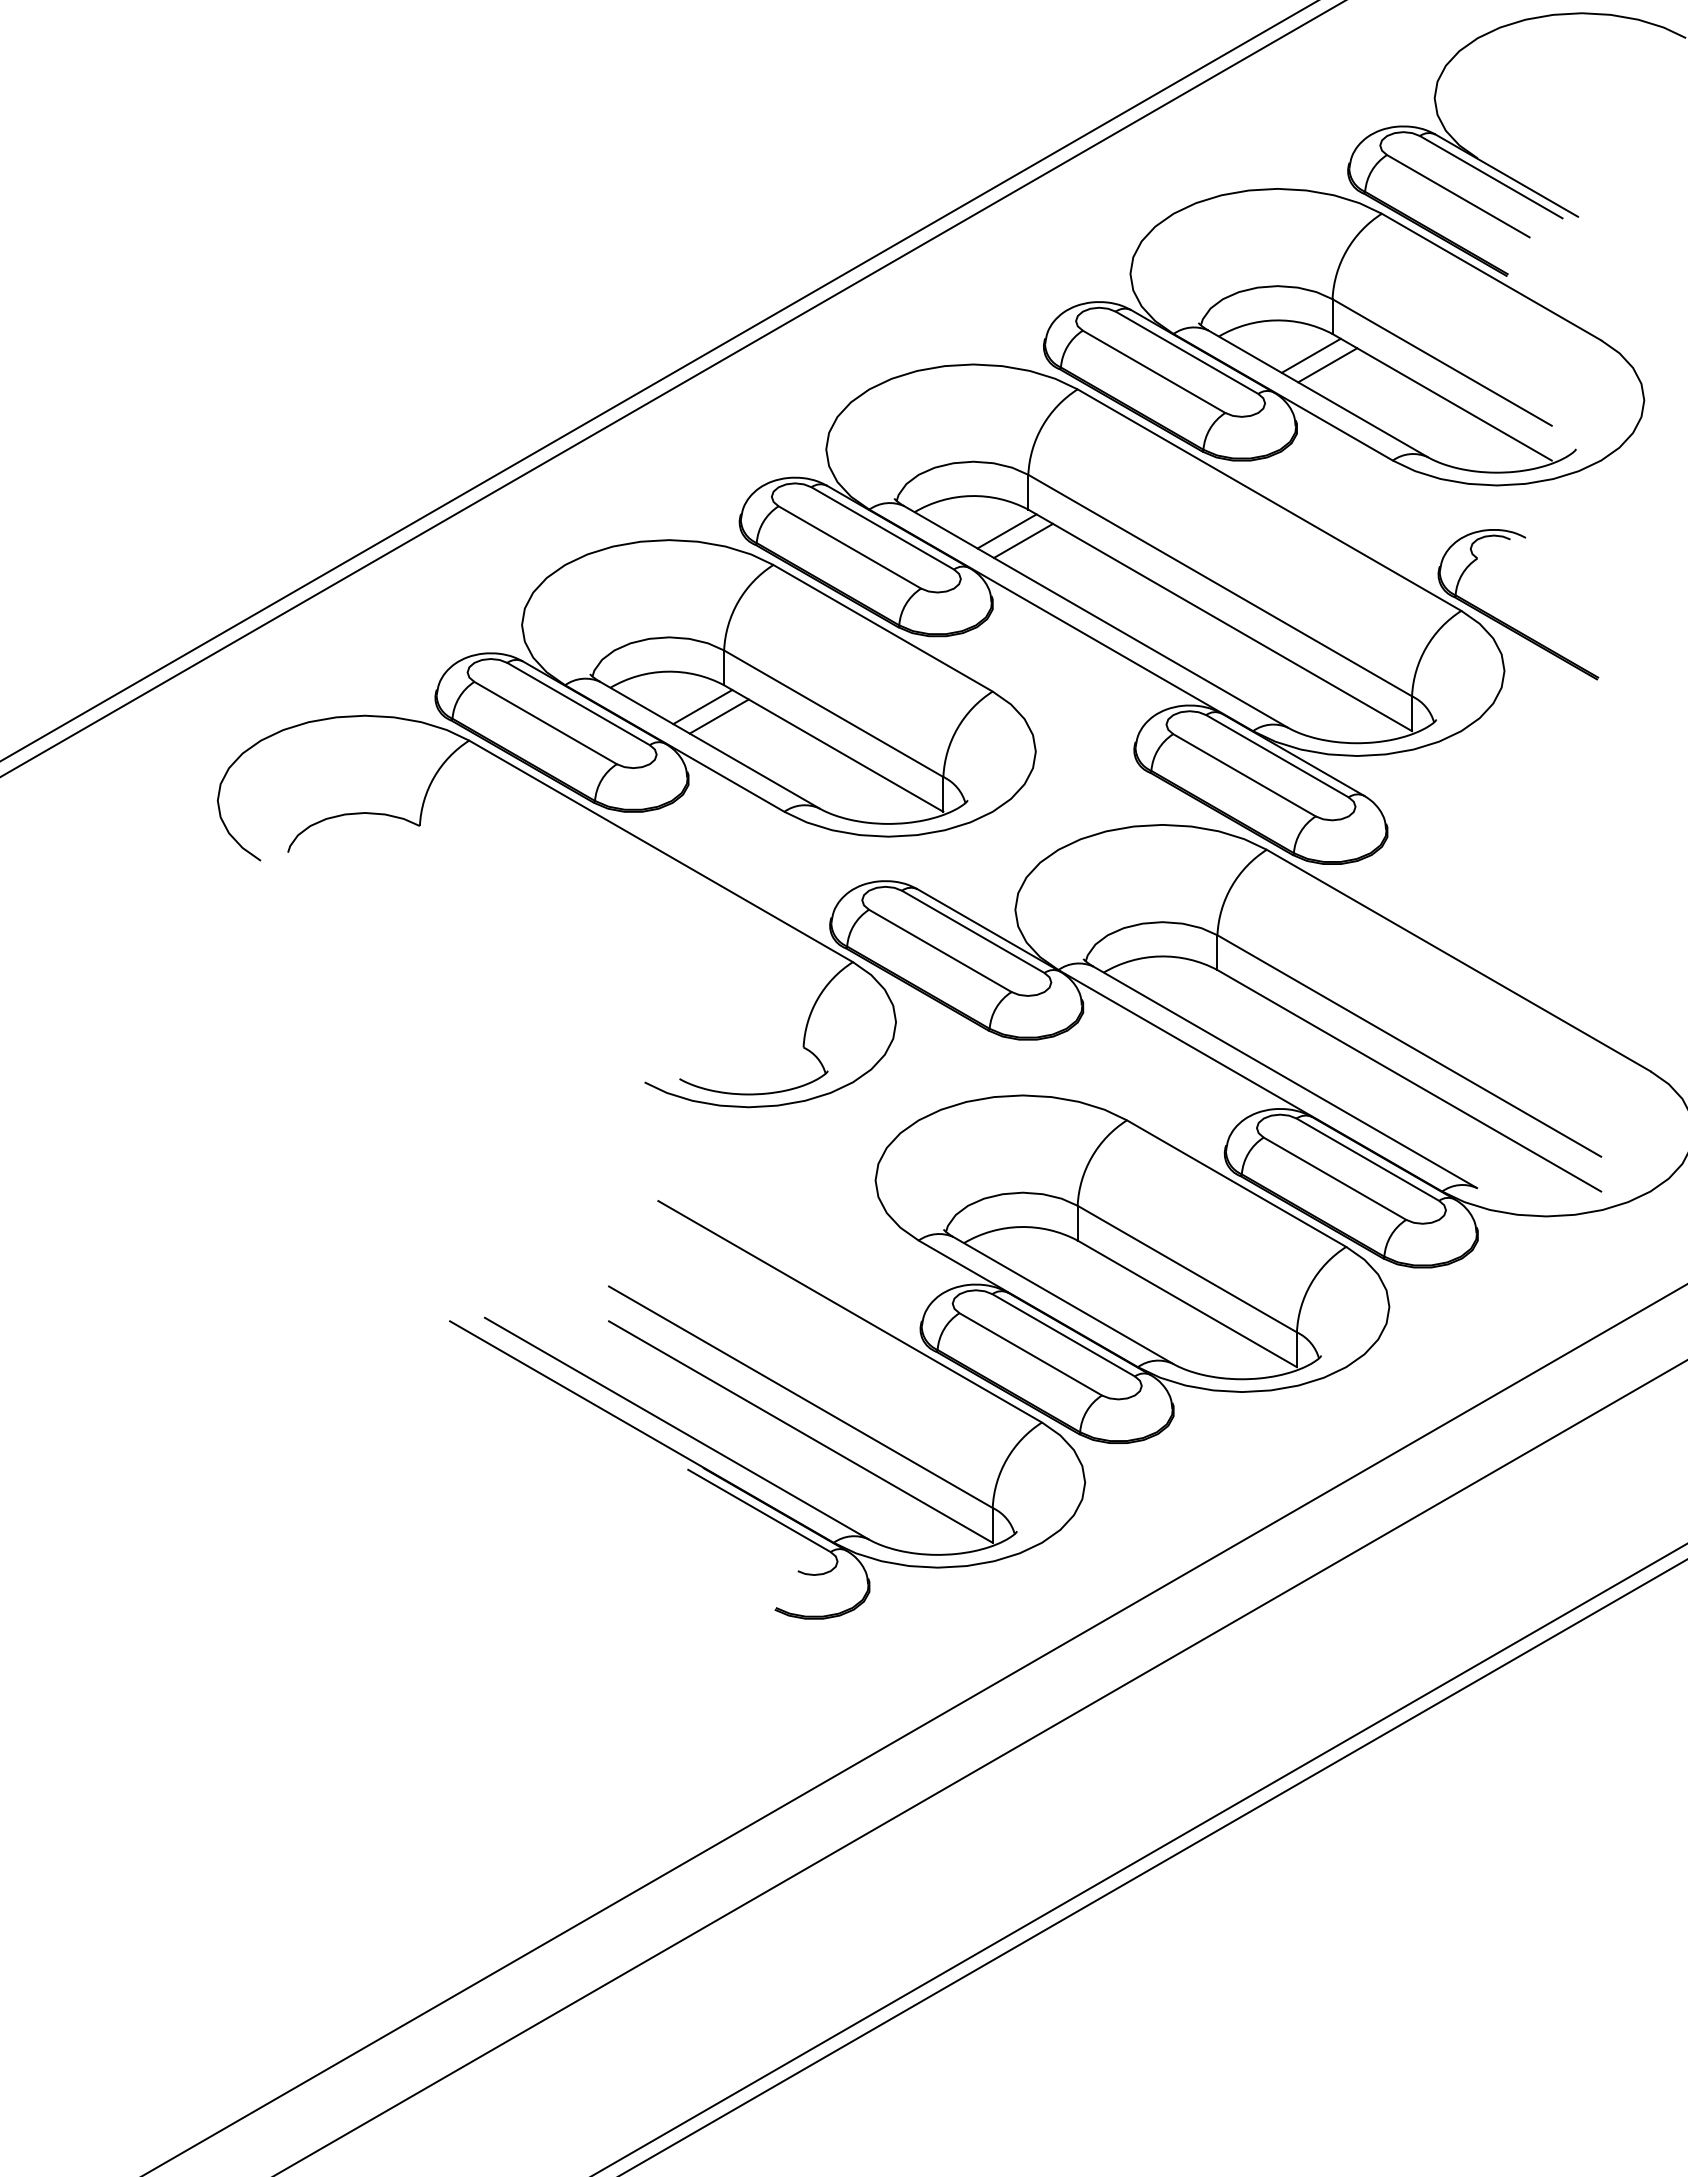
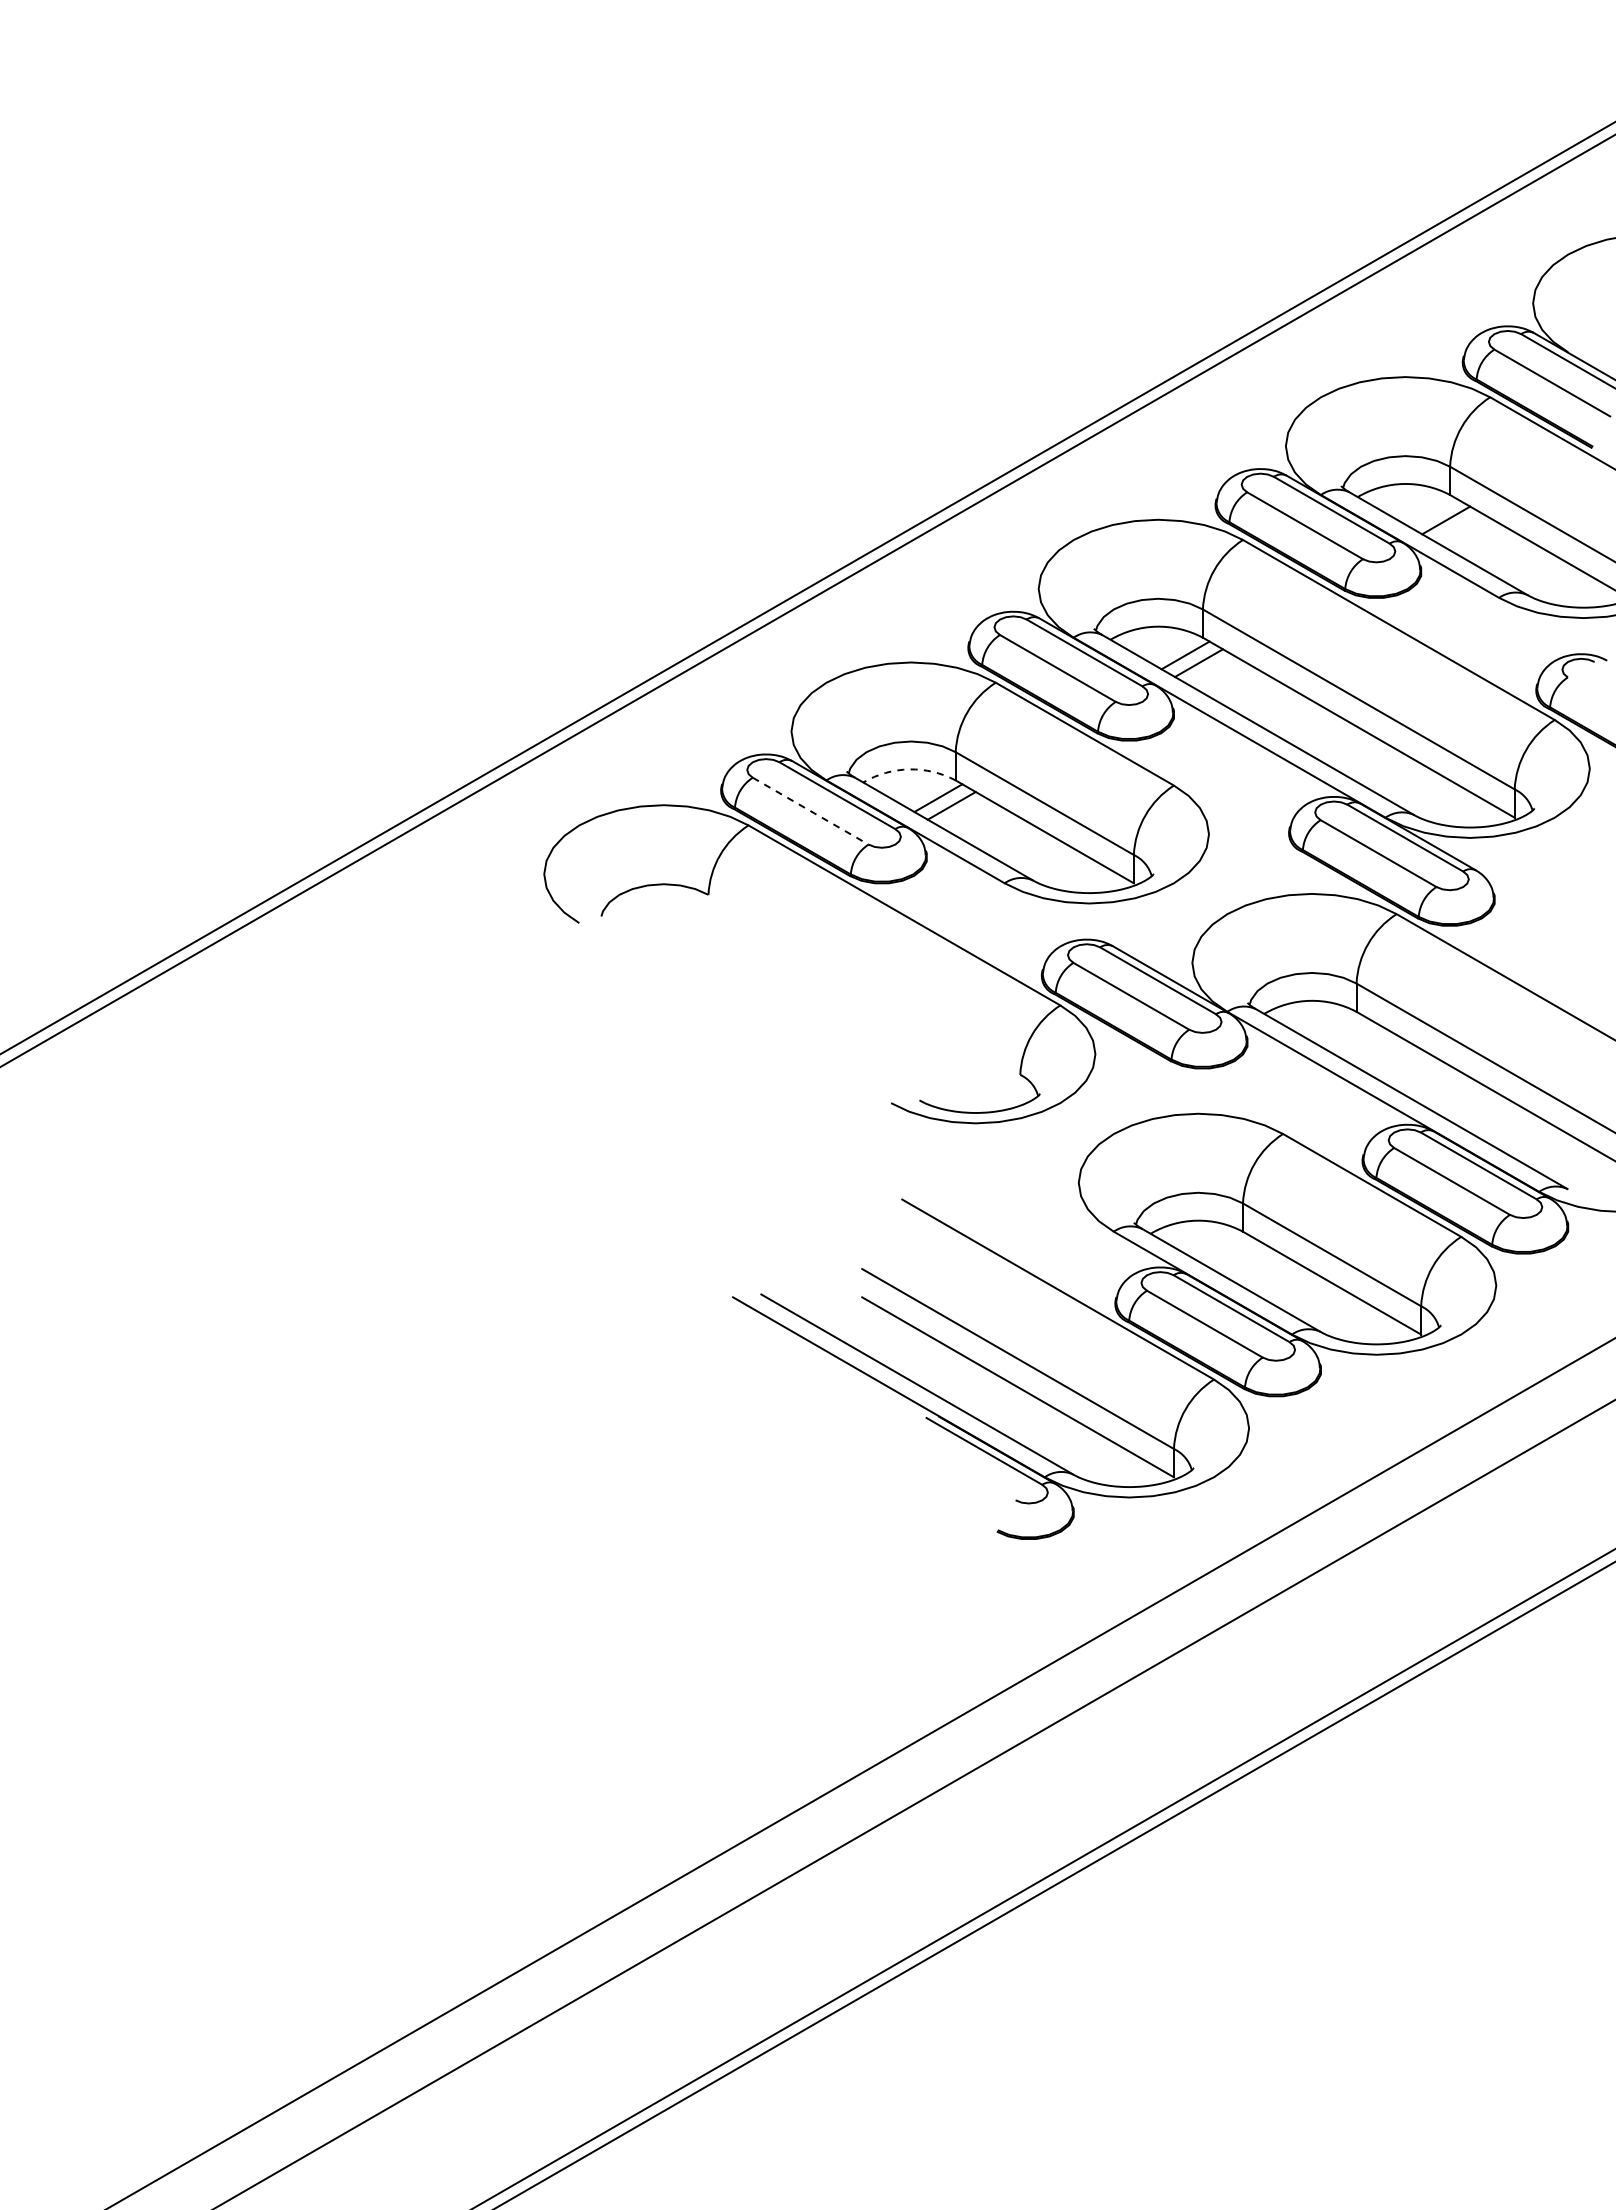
line: (1310, 355) -> (1432, 512), removed
arc: (667, 671) -> (909, 769), solid -> dashed
line: (545, 723) -> (810, 811), solid -> dashed

